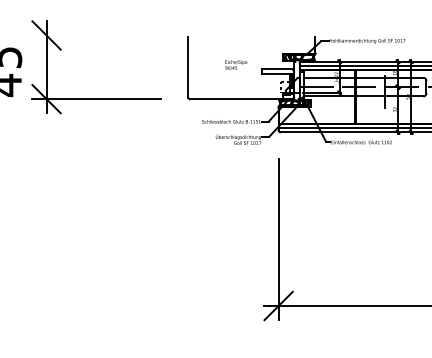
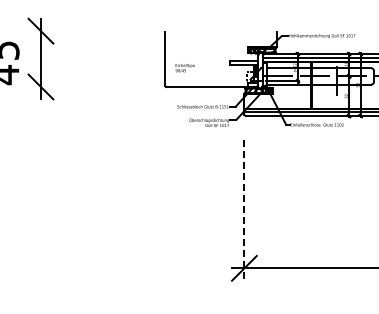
text: (235, 65) -> (184, 68), moved
line: (96, 98) -> (84, 86), removed
line: (278, 240) -> (244, 210), solid -> dashed

